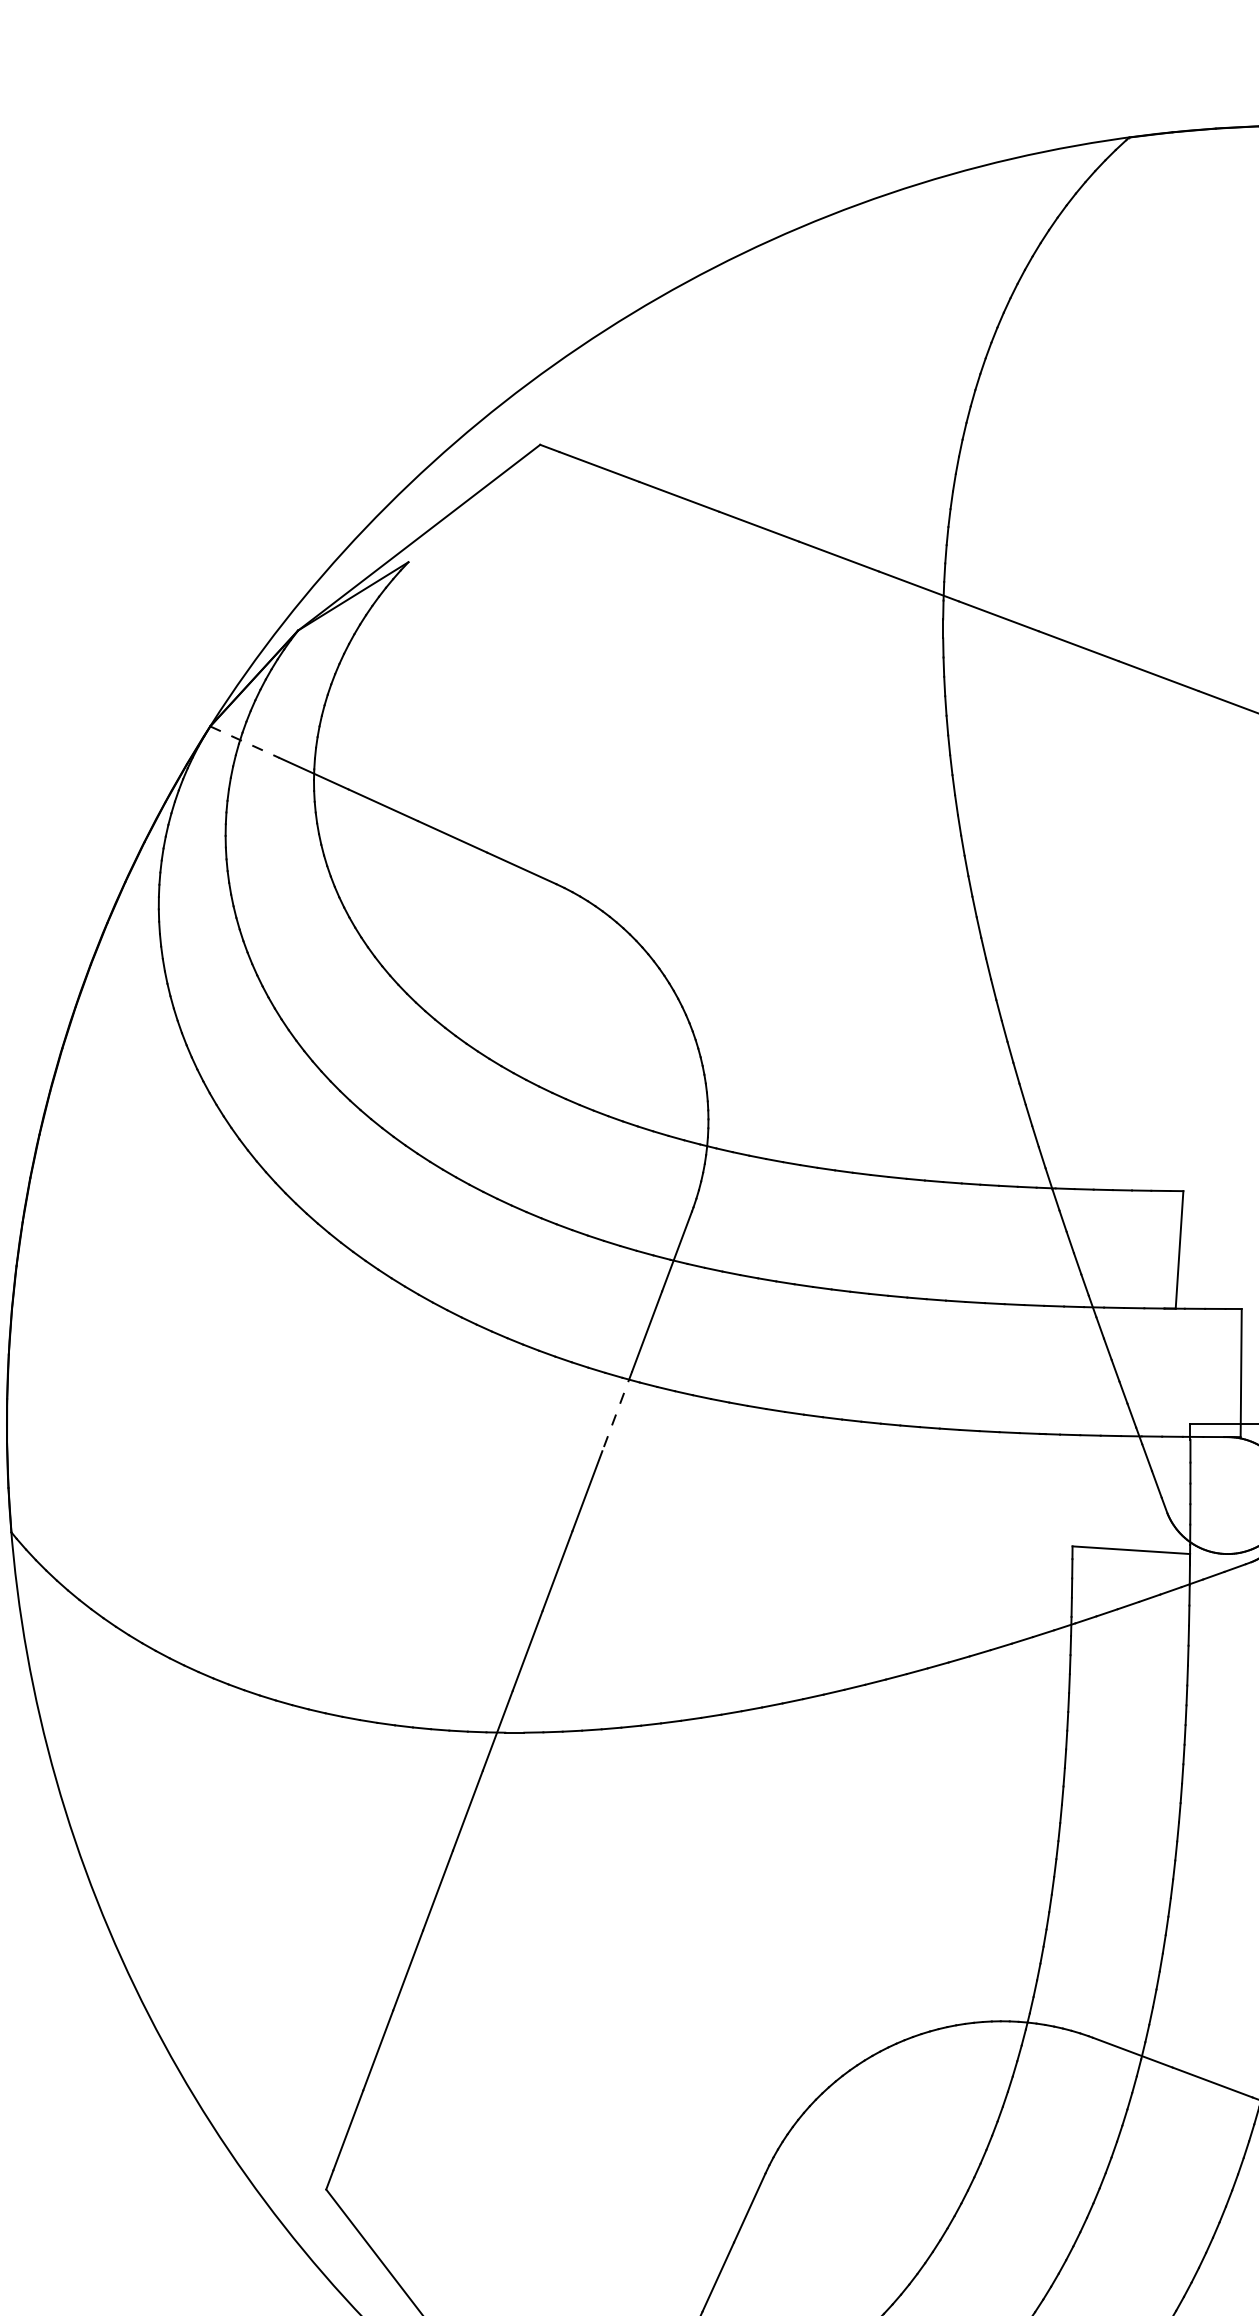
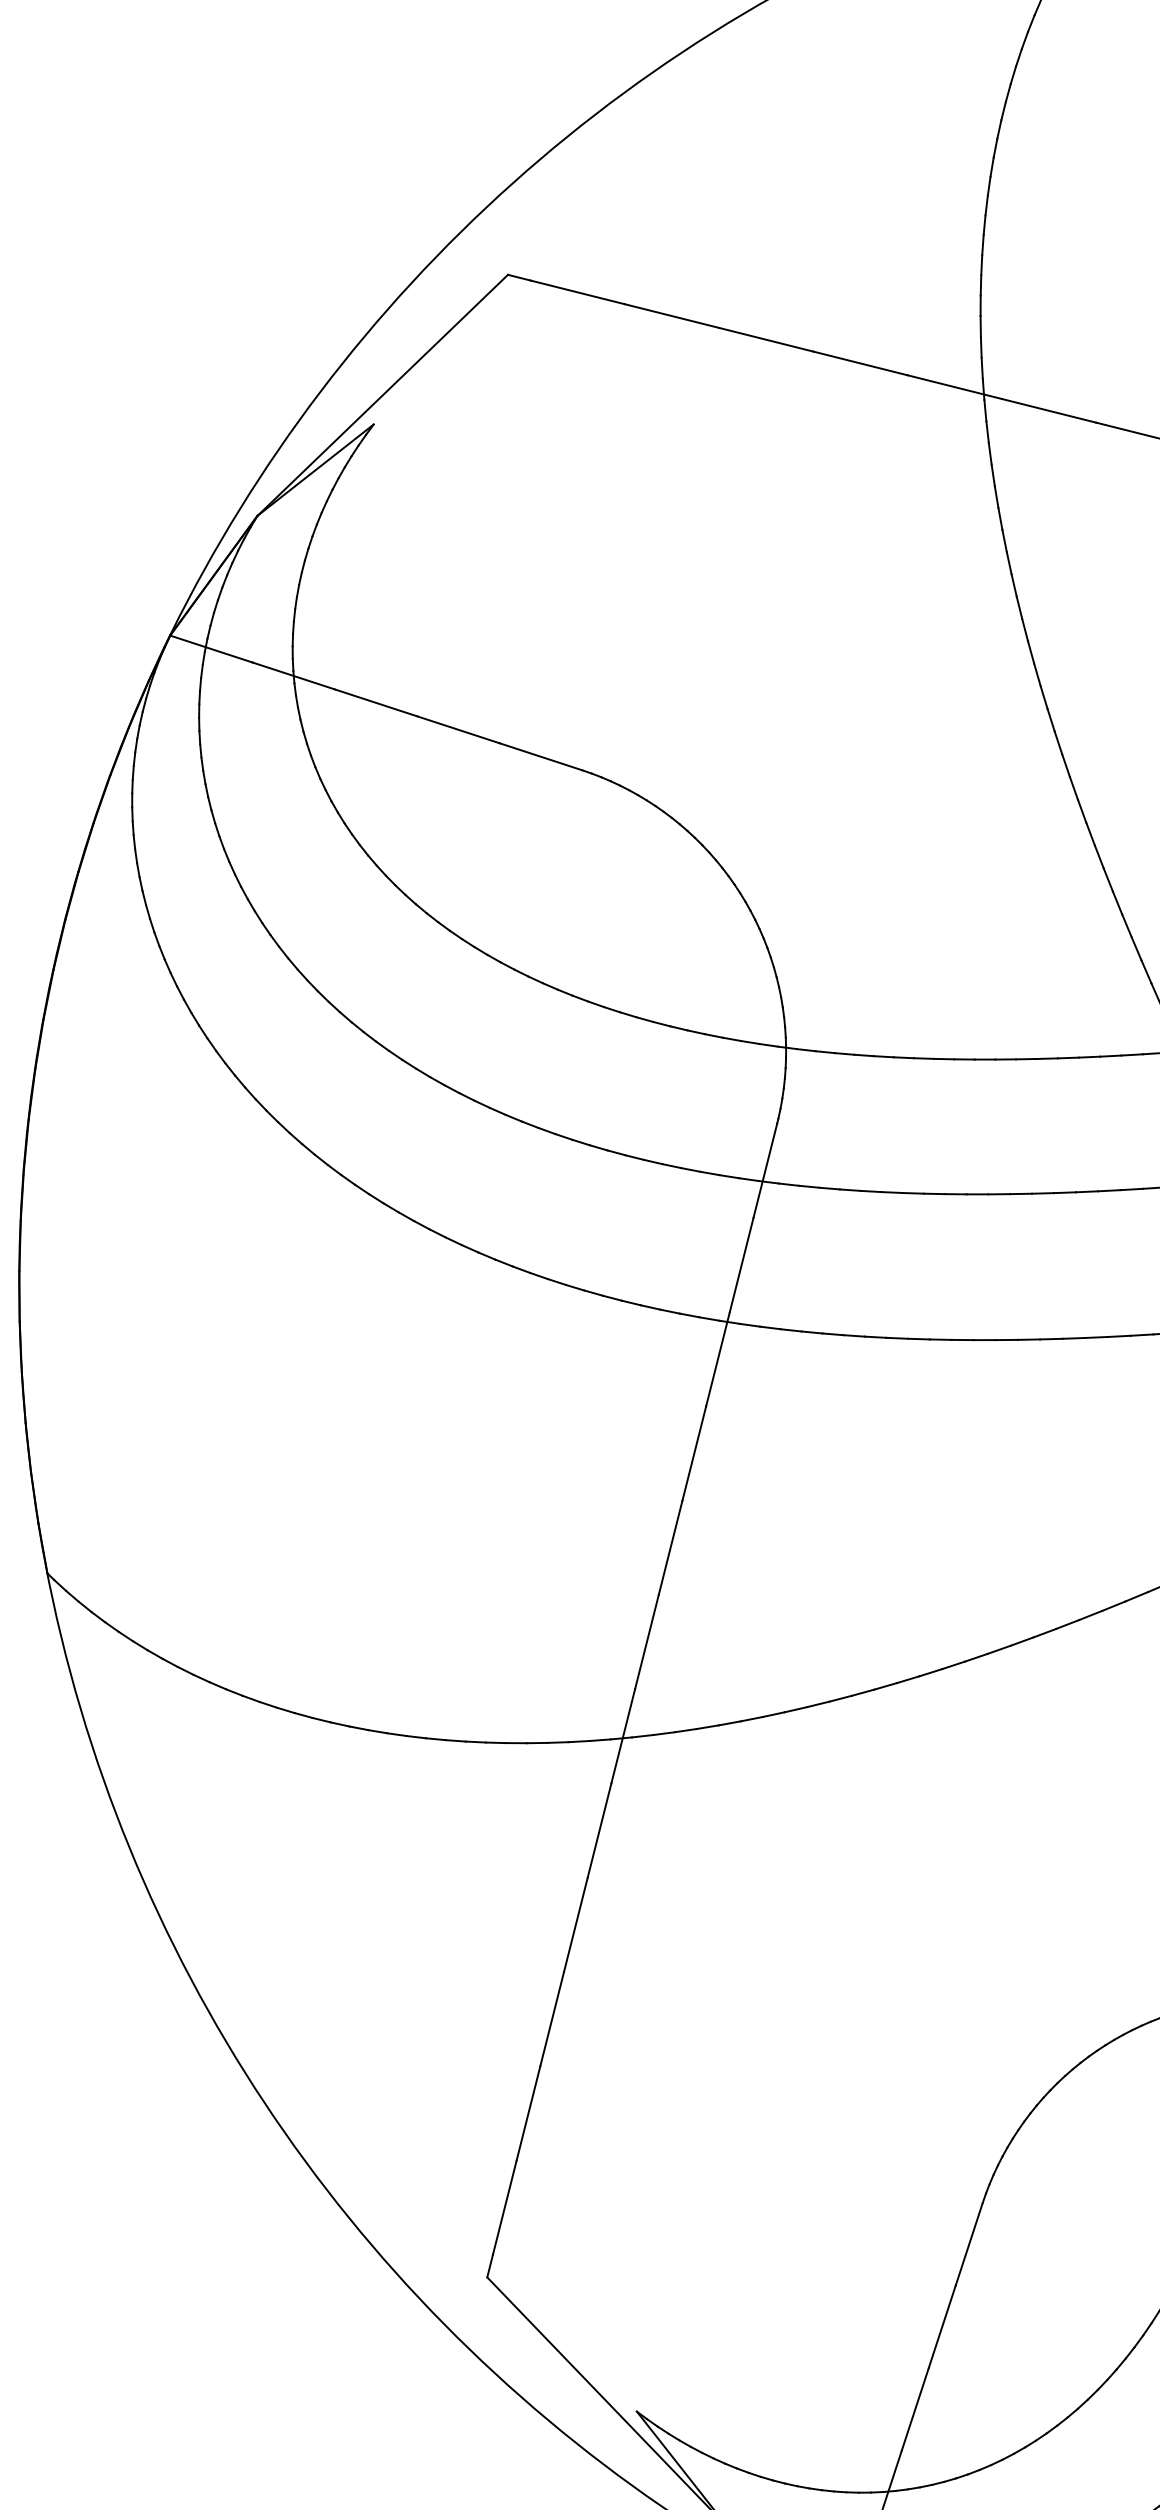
line: (245, 742) -> (212, 649), dashed -> solid
line: (617, 1411) -> (718, 1359), dashed -> solid

